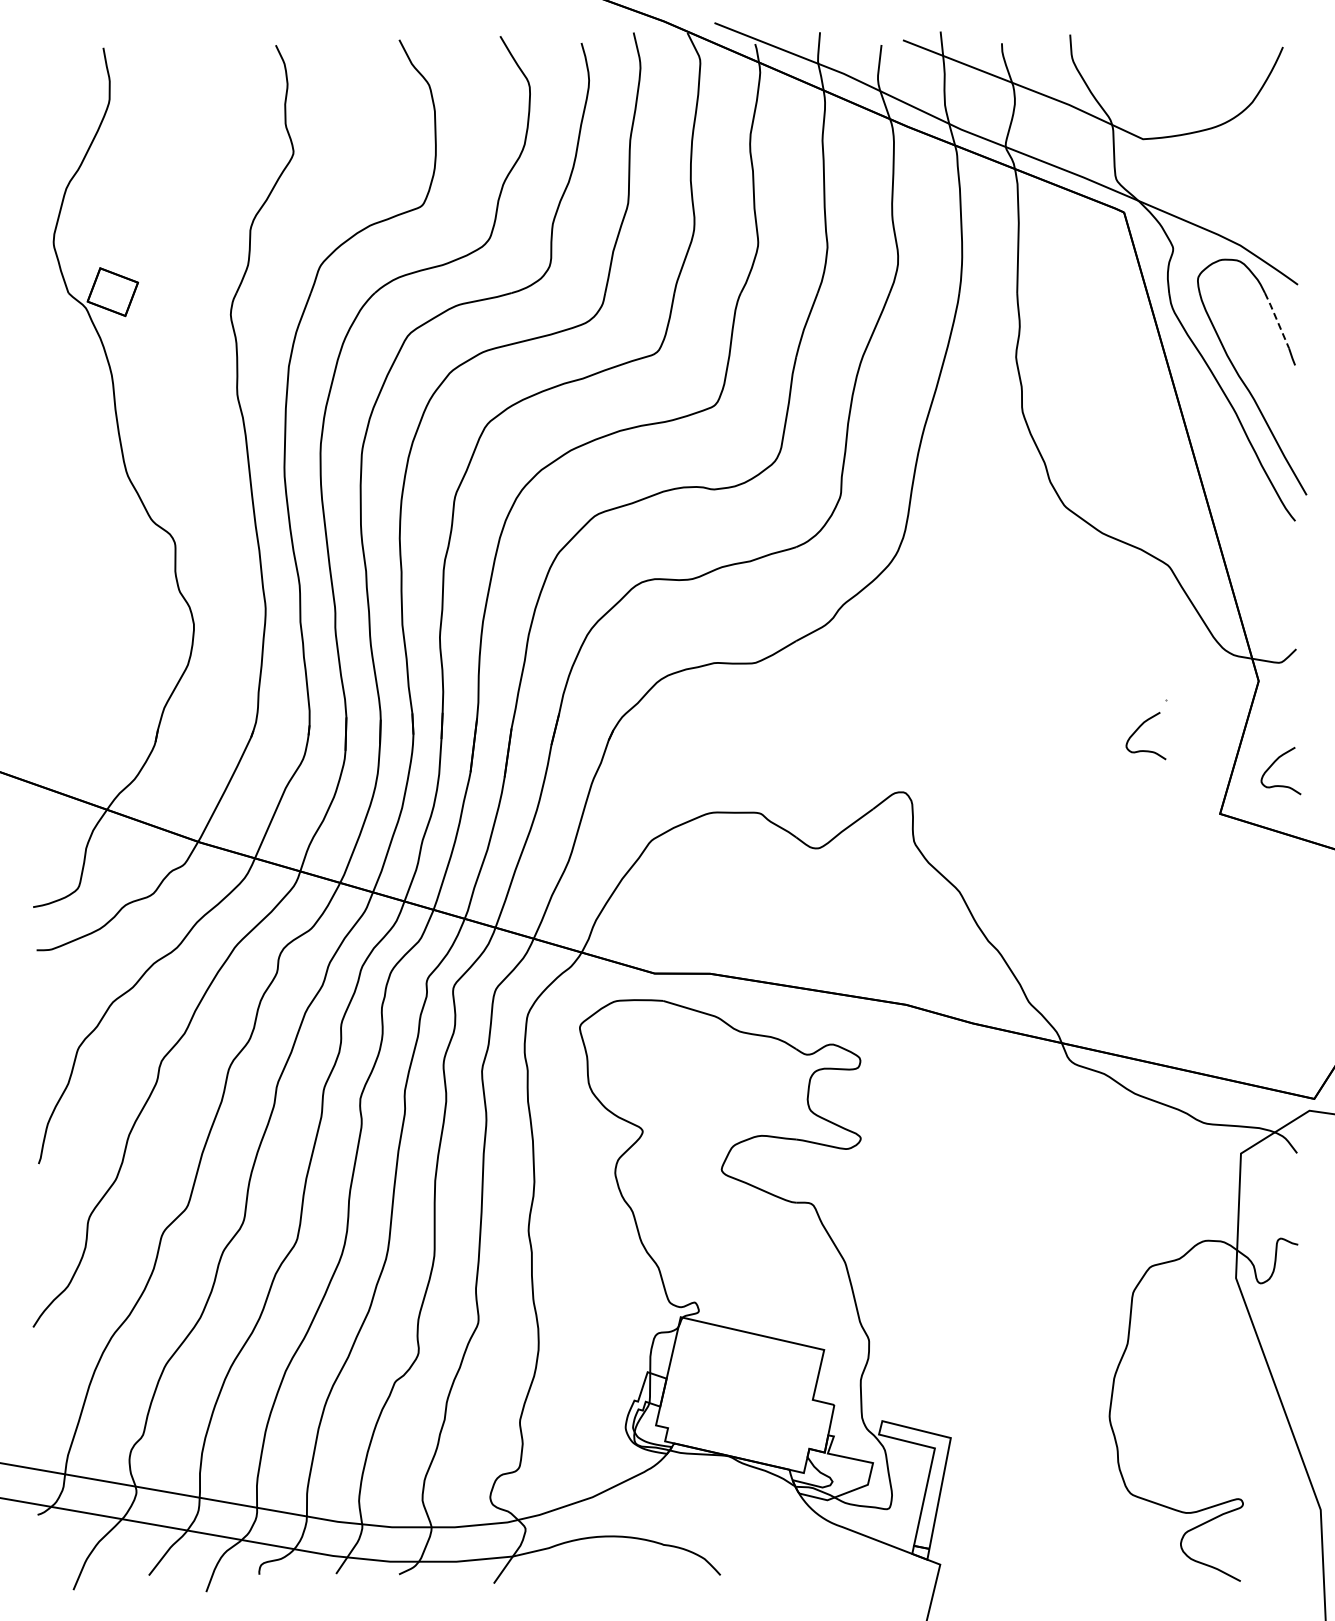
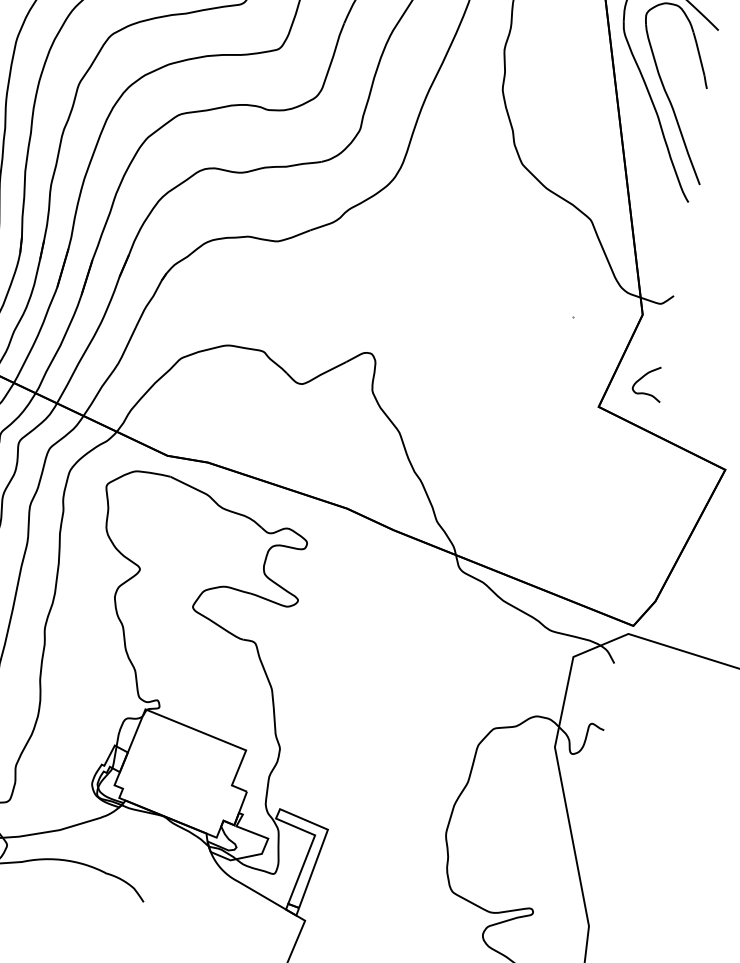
line: (1277, 320) -> (699, 54), dashed -> solid
curve: (1139, 728) -> (550, 335), removed

